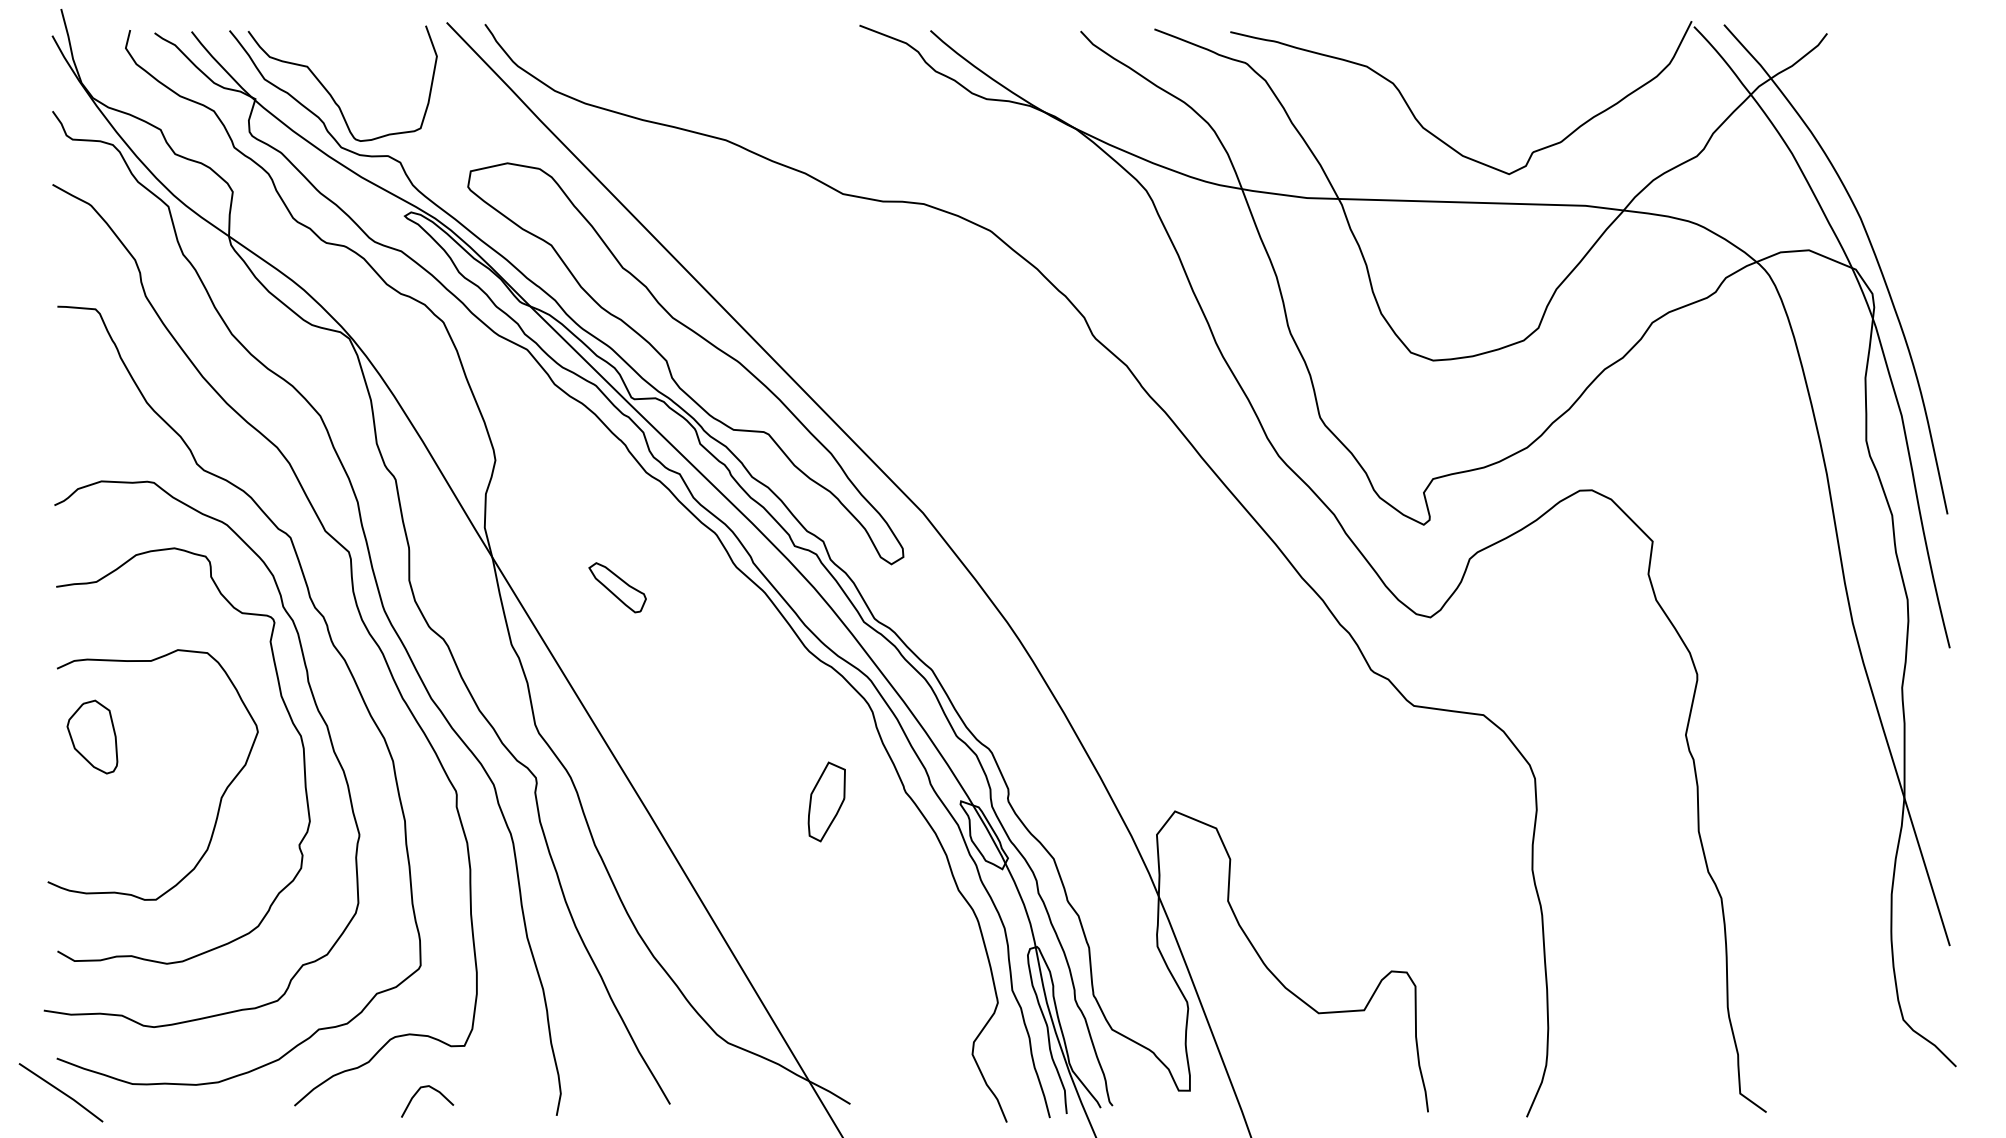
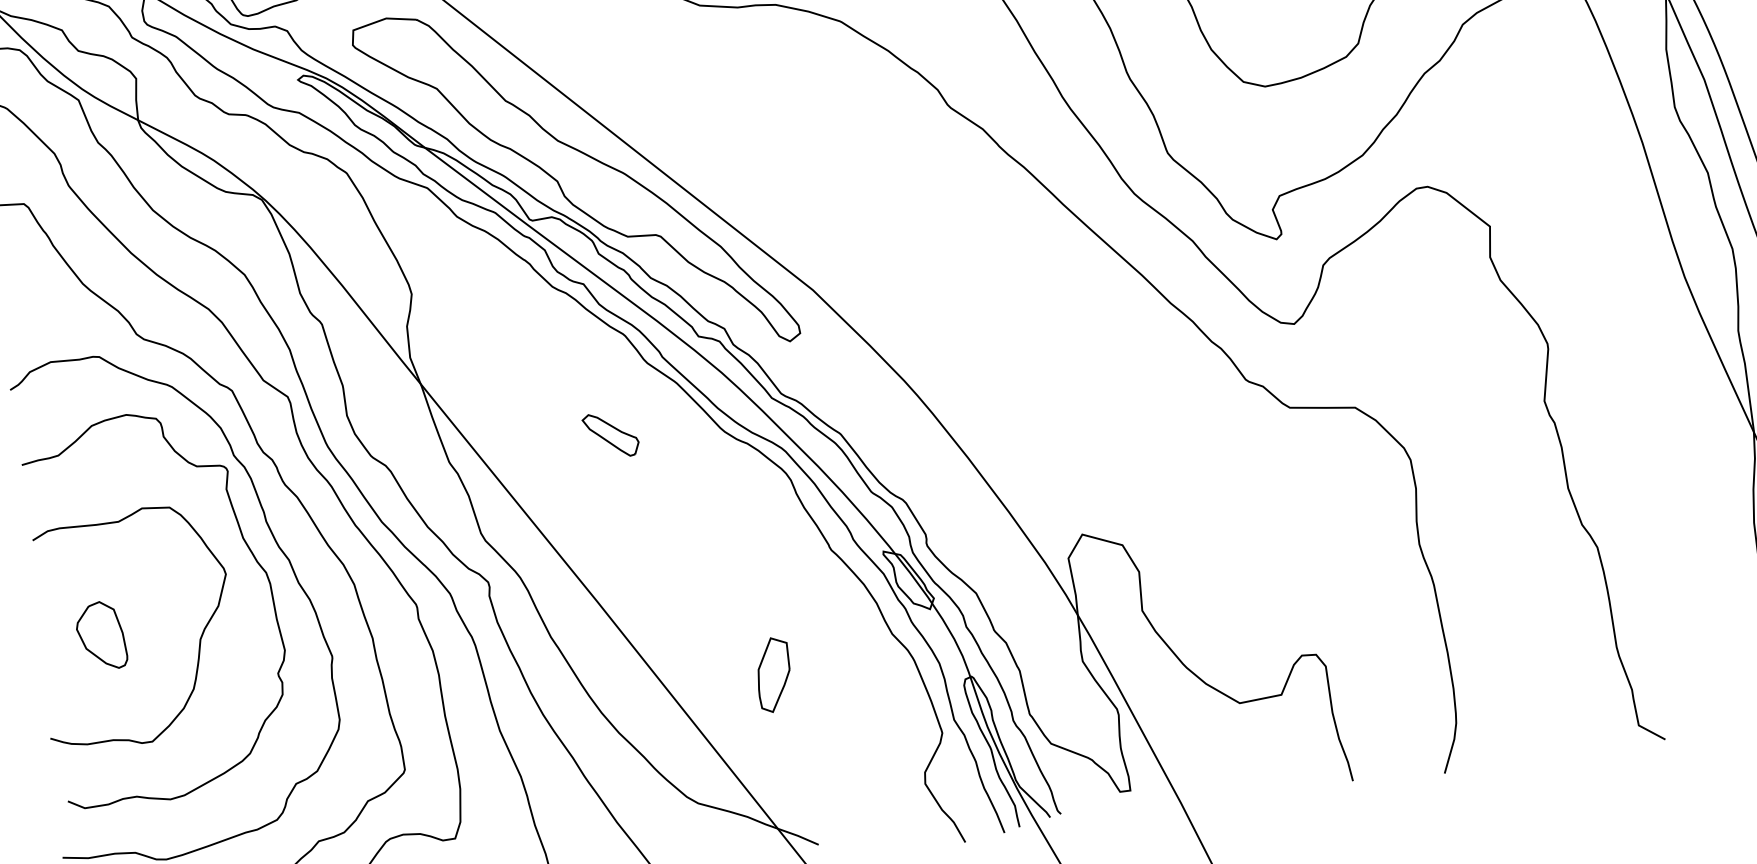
part: (617, 587) -> (610, 434), moved
part: (92, 736) -> (101, 635), moved
part: (826, 801) -> (773, 674), moved

